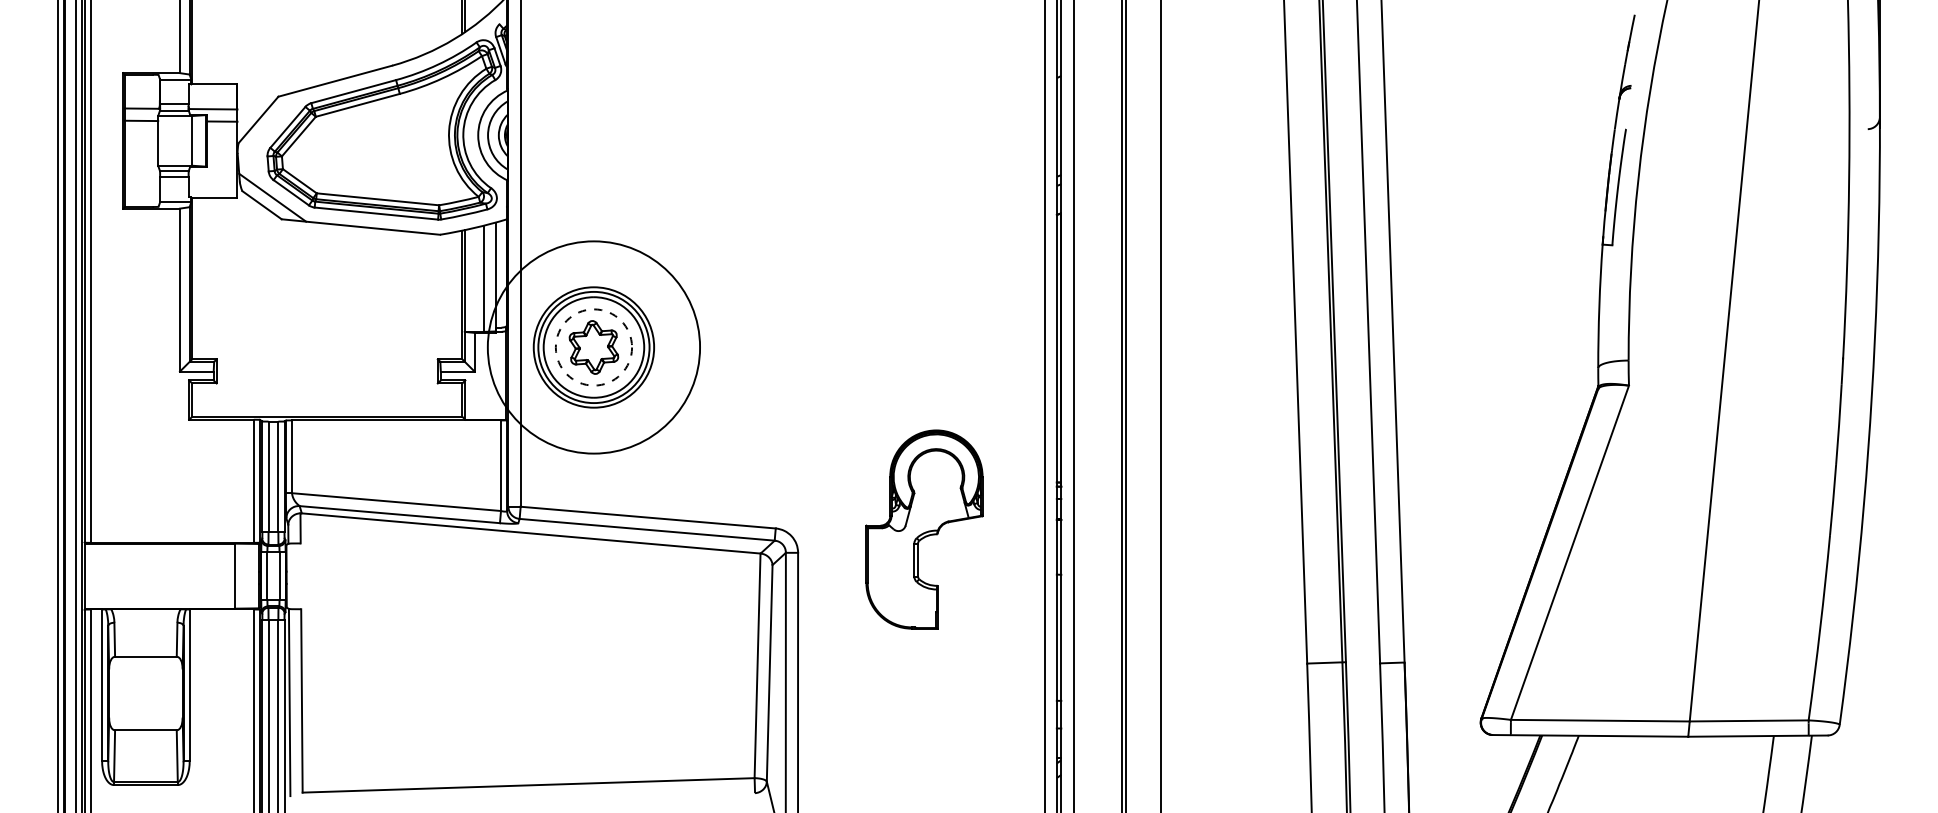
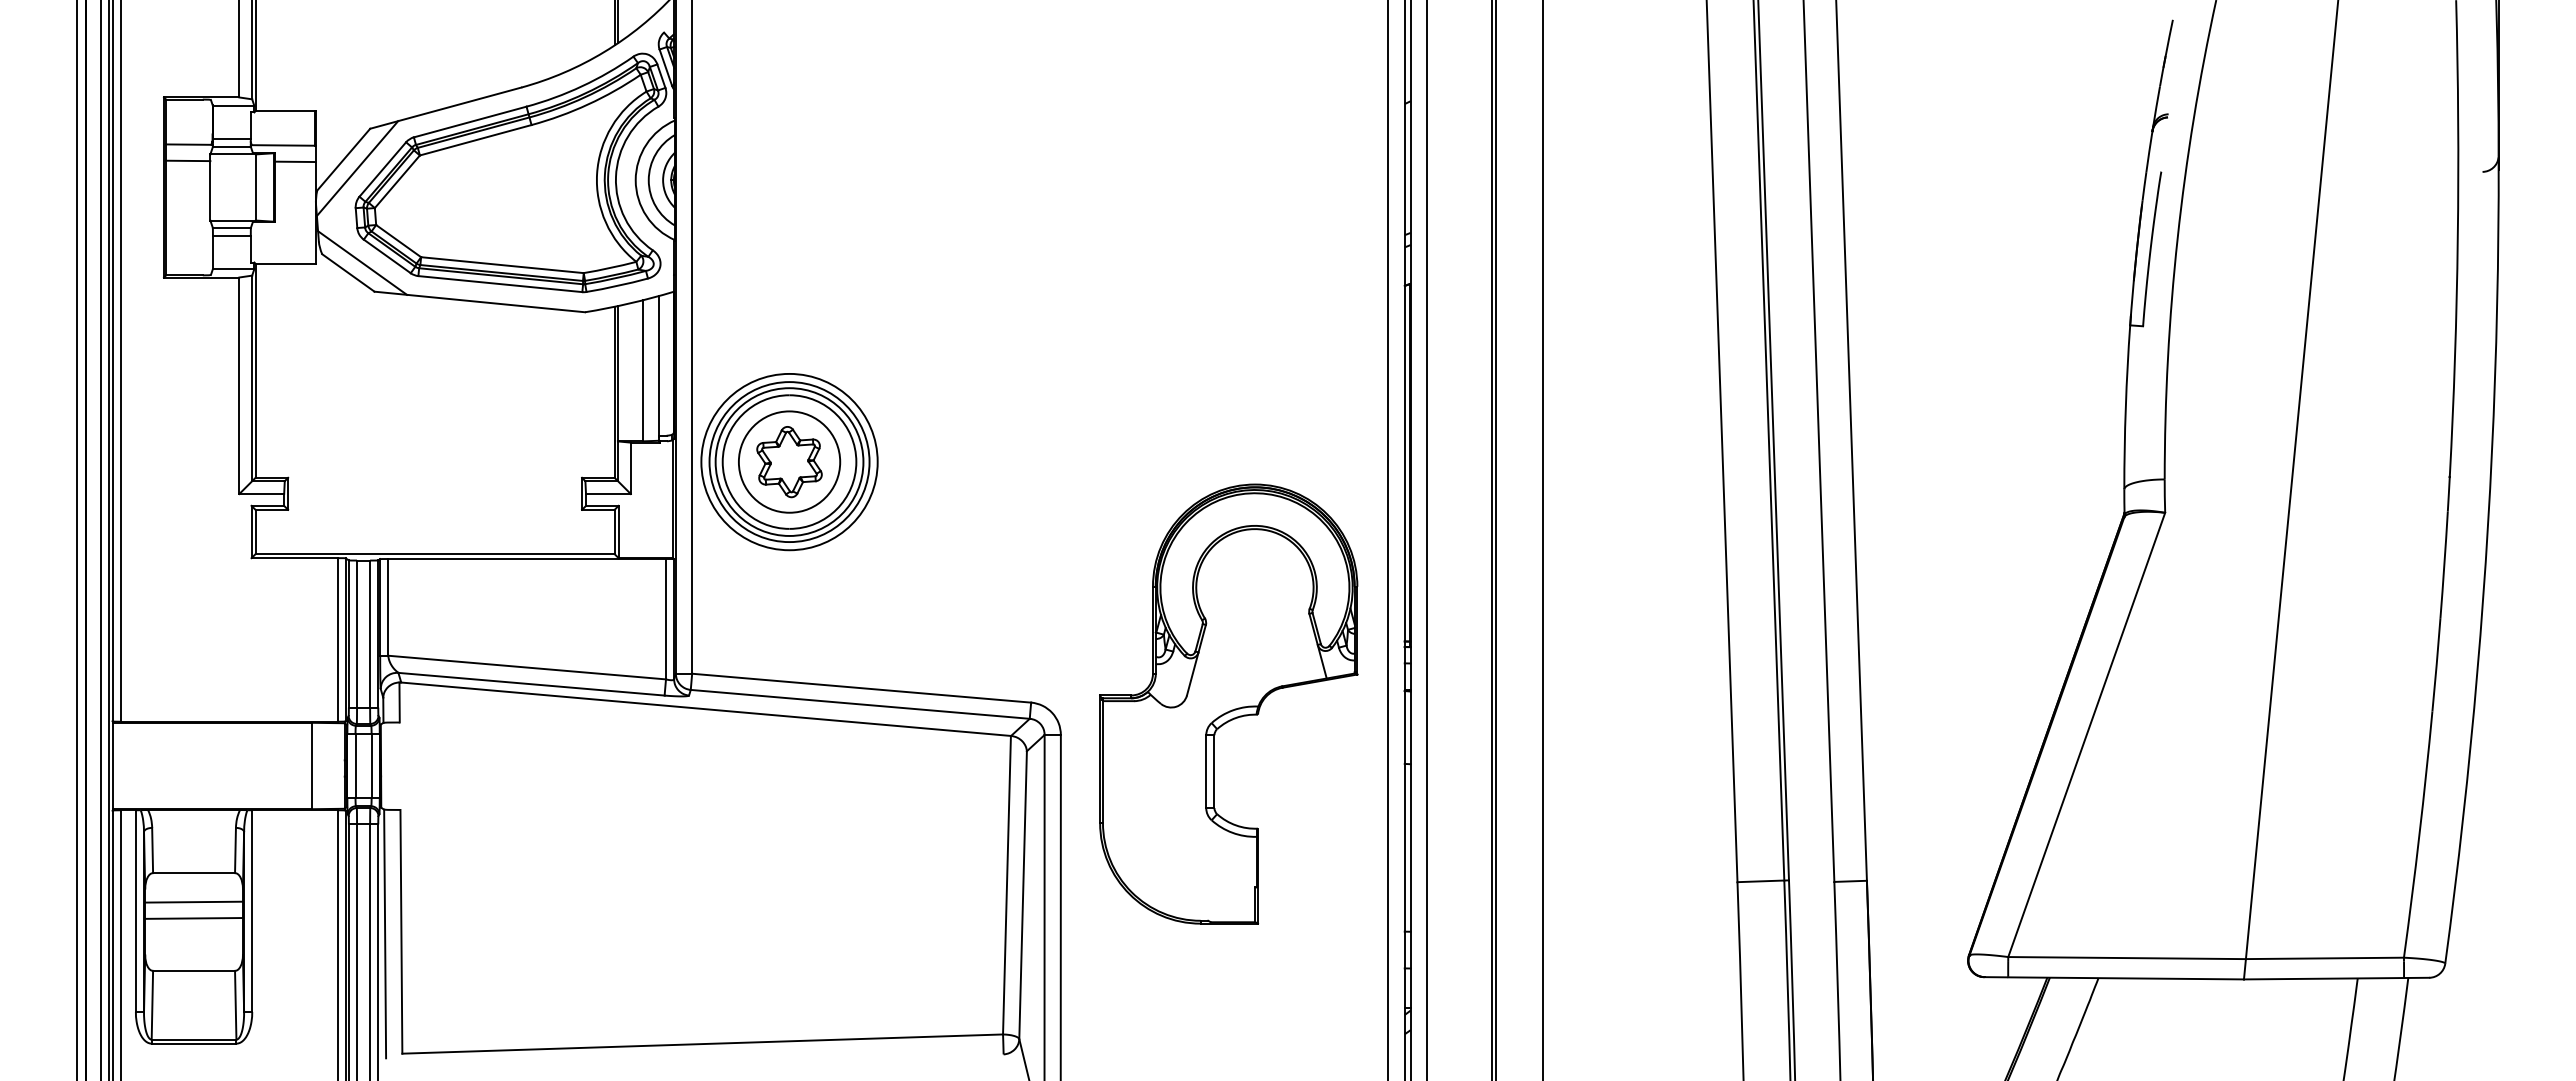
line: (268, 126) -> (357, 168), added
circle: (593, 347) -> (789, 461), dashed -> solid
circle: (593, 347) -> (789, 461), size x0.62
part: (924, 529) -> (1228, 703), size x1.67
line: (145, 678) -> (193, 901), added
line: (145, 690) -> (193, 918), added

